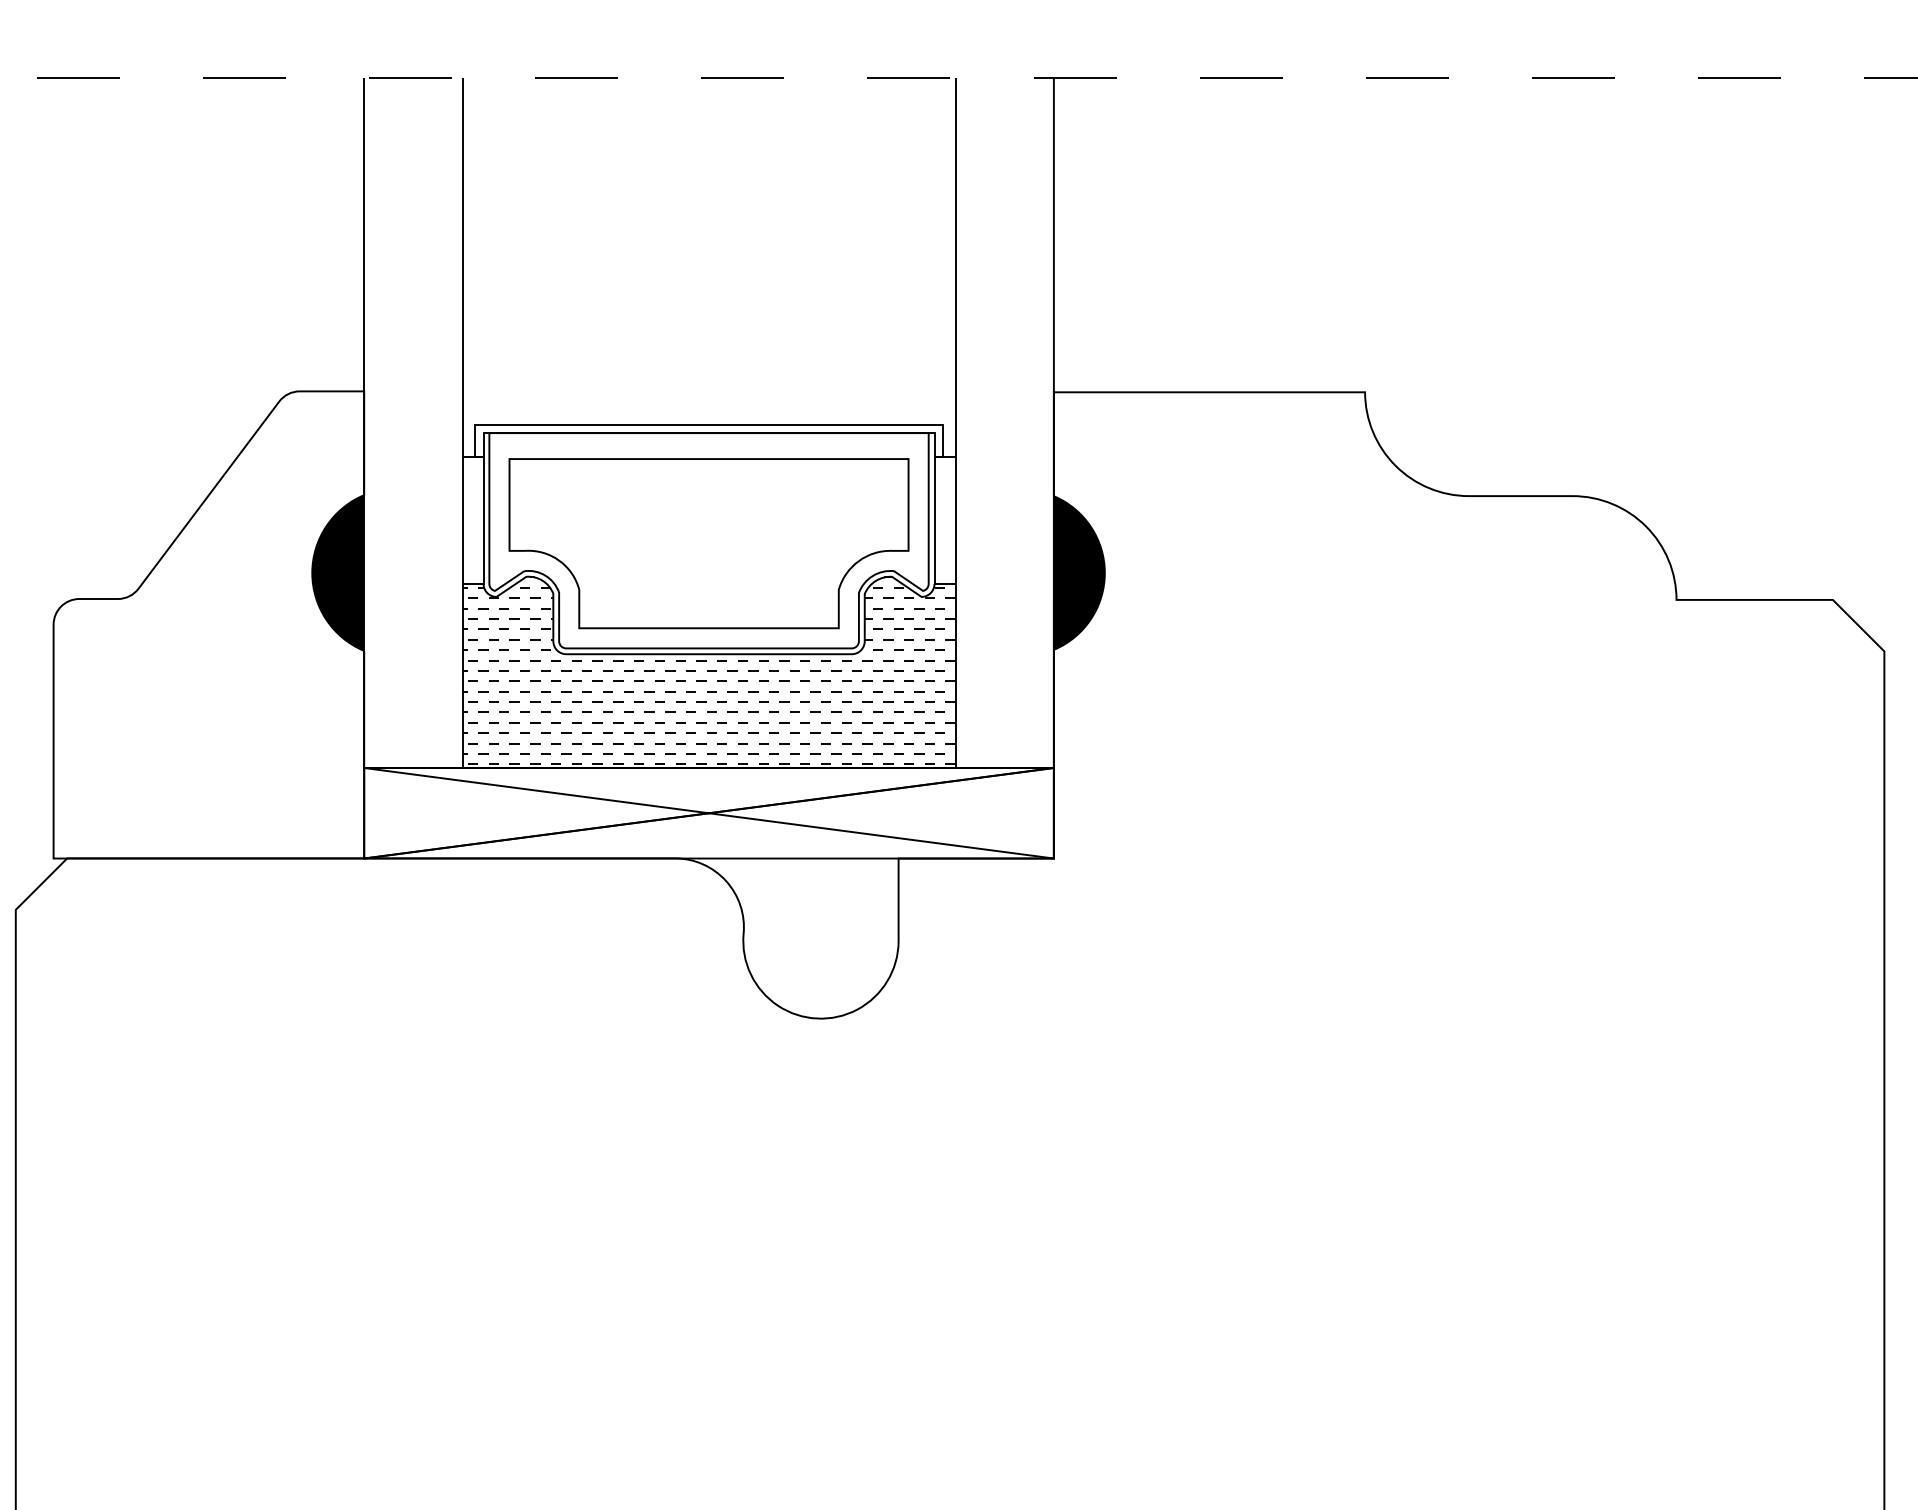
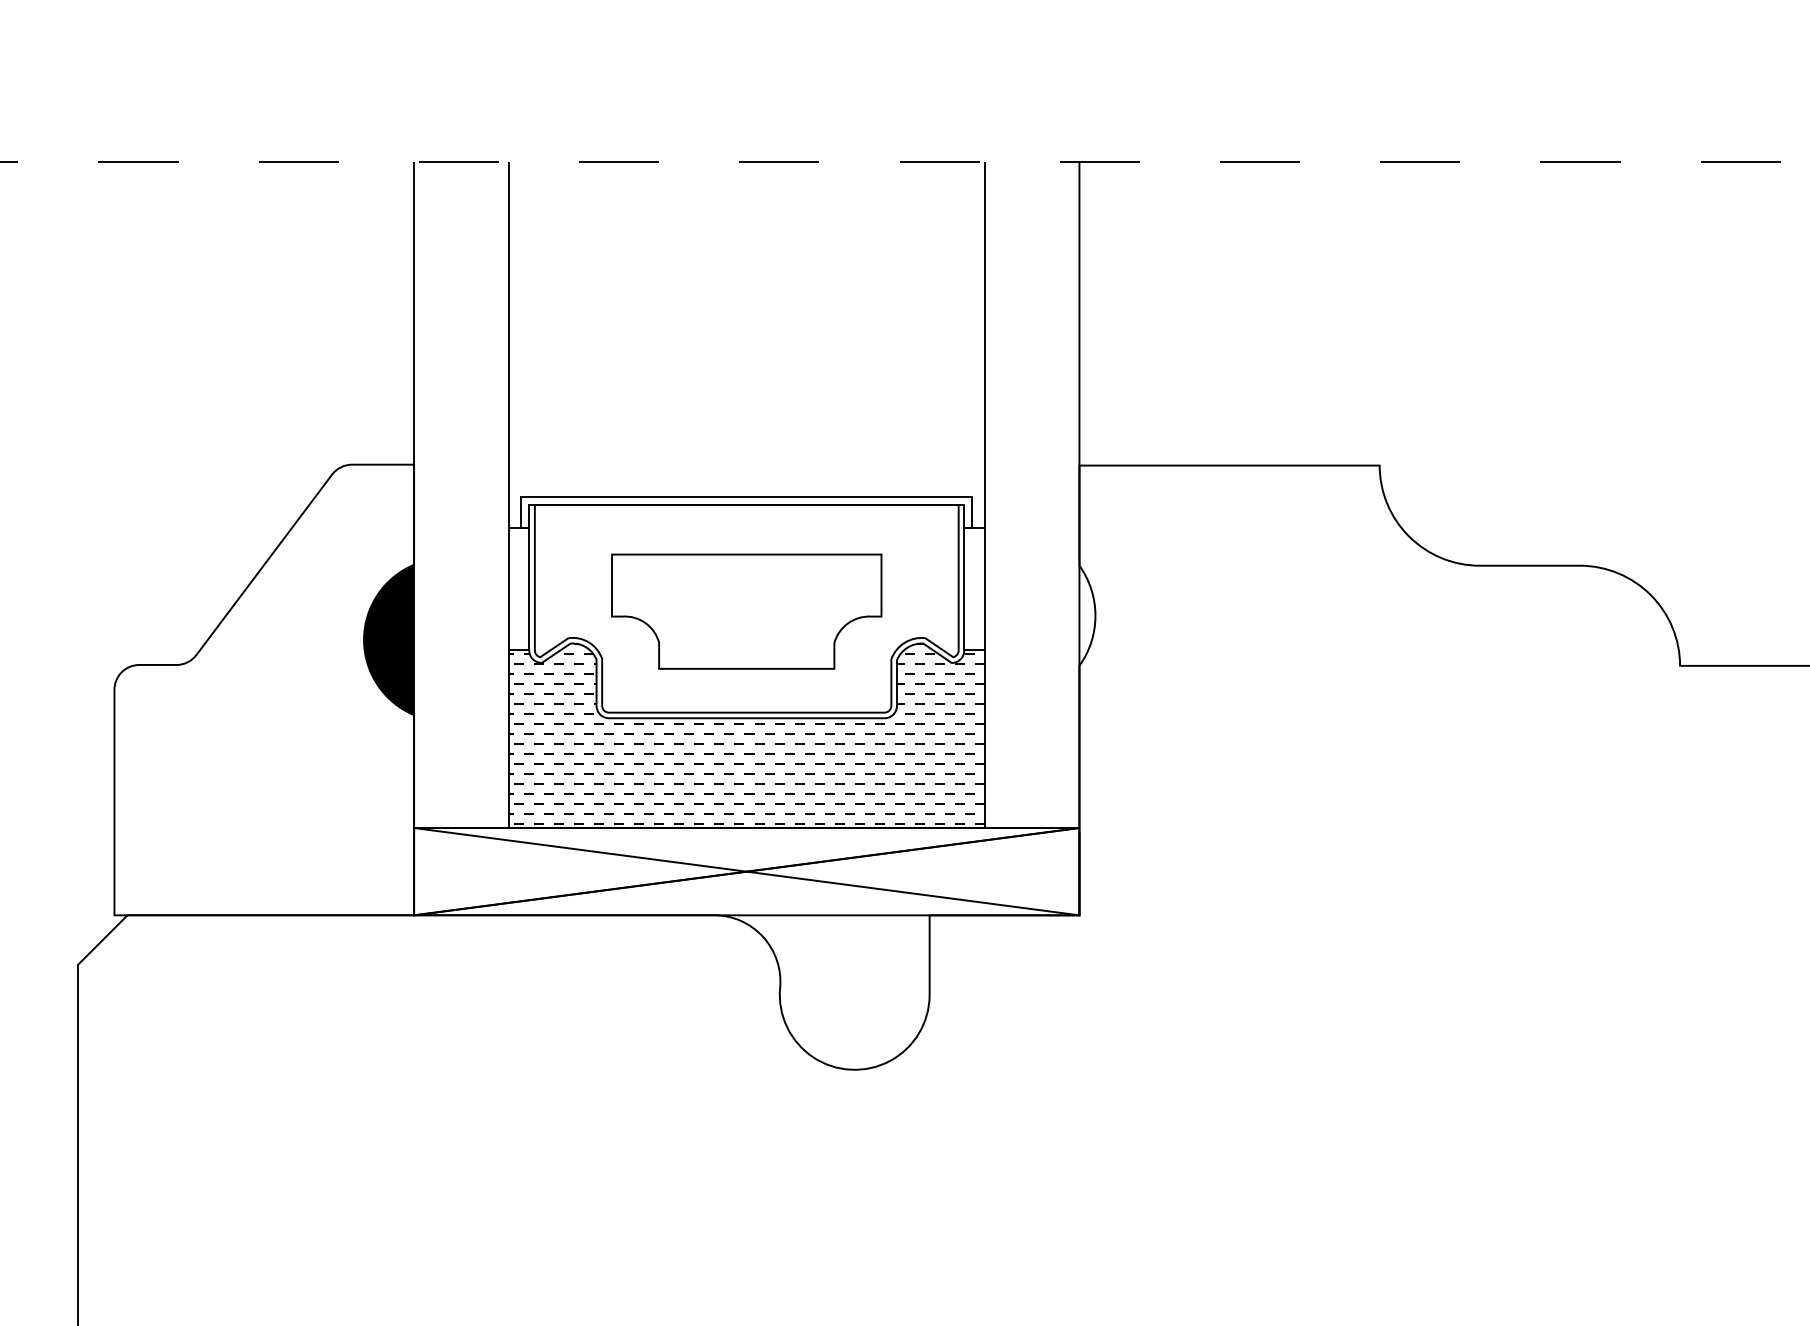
part: (708, 543) -> (746, 611), size x0.7
fill: (1079, 572) -> (1104, 639), removed

